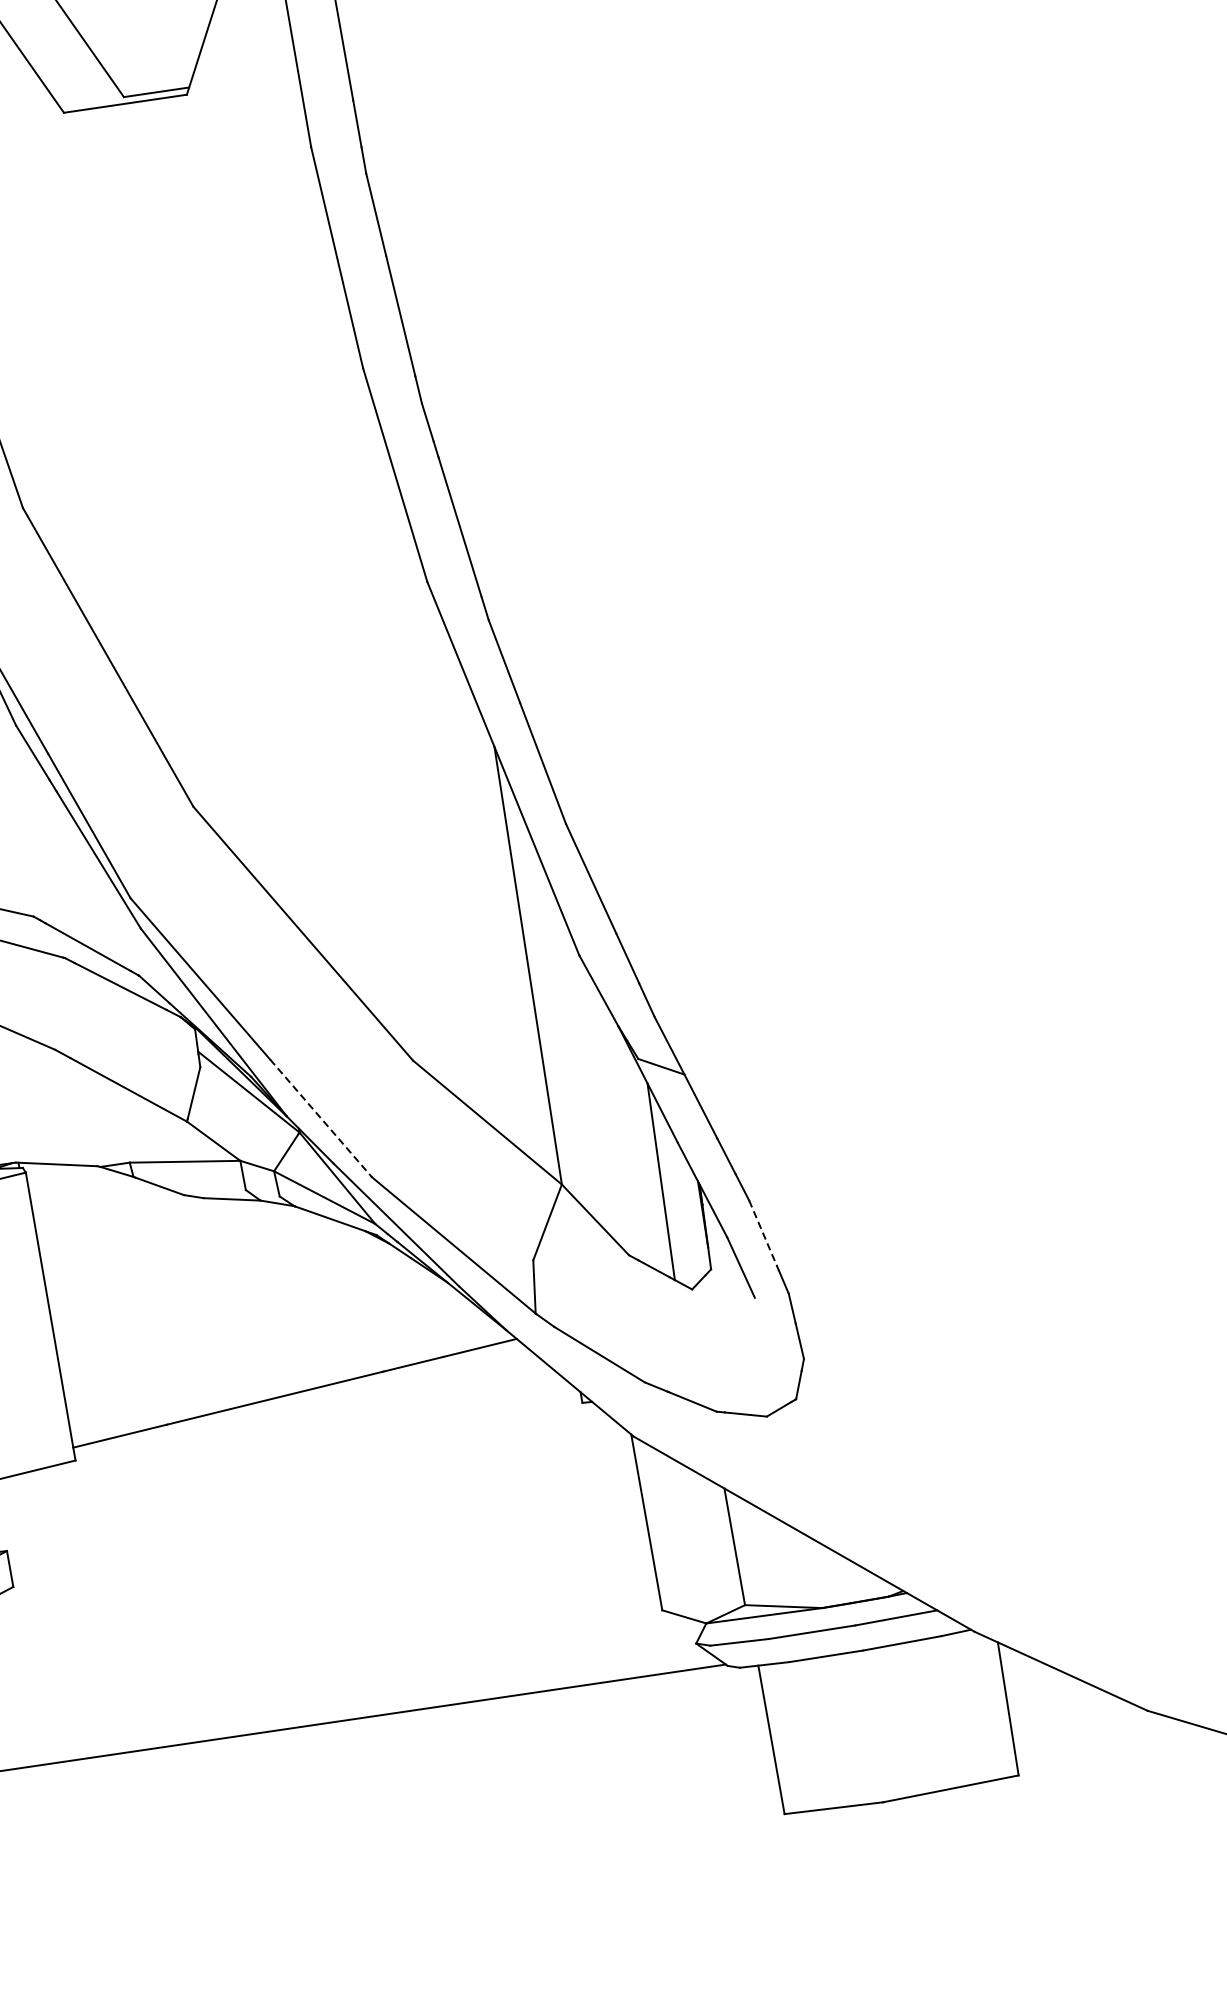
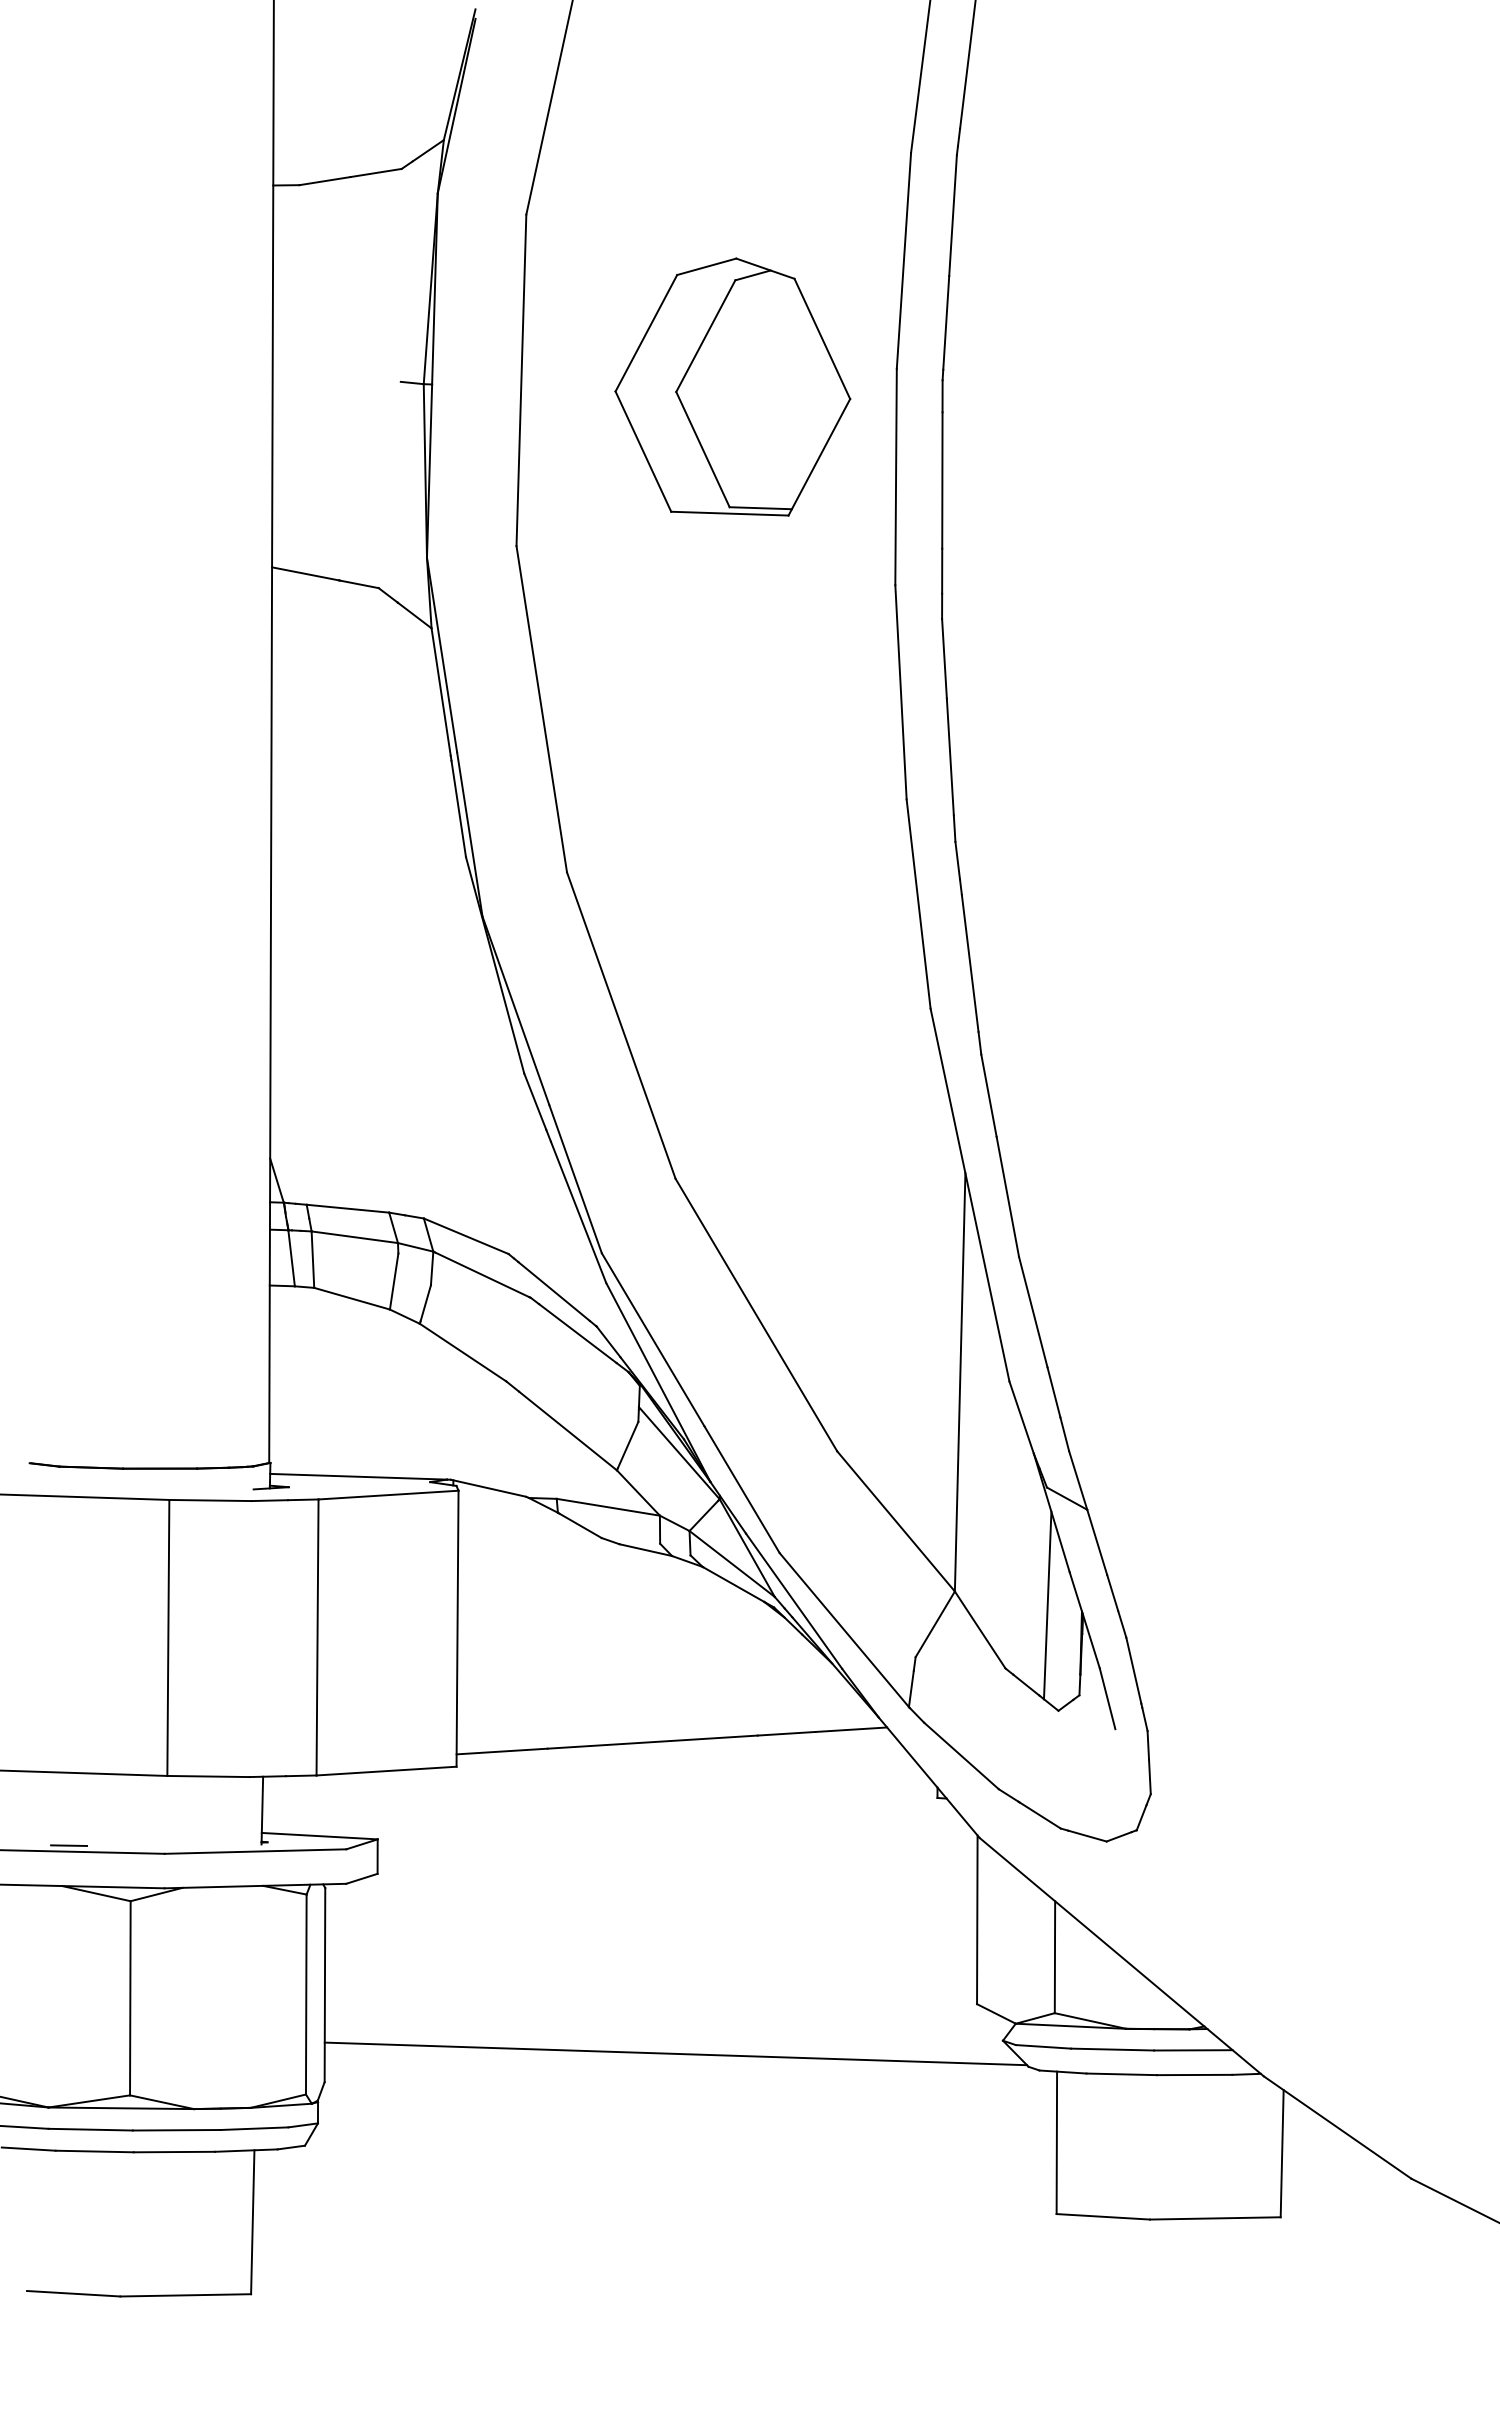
line: (321, 1118) -> (742, 1489), dashed -> solid
line: (762, 1233) -> (1133, 1670), dashed -> solid

